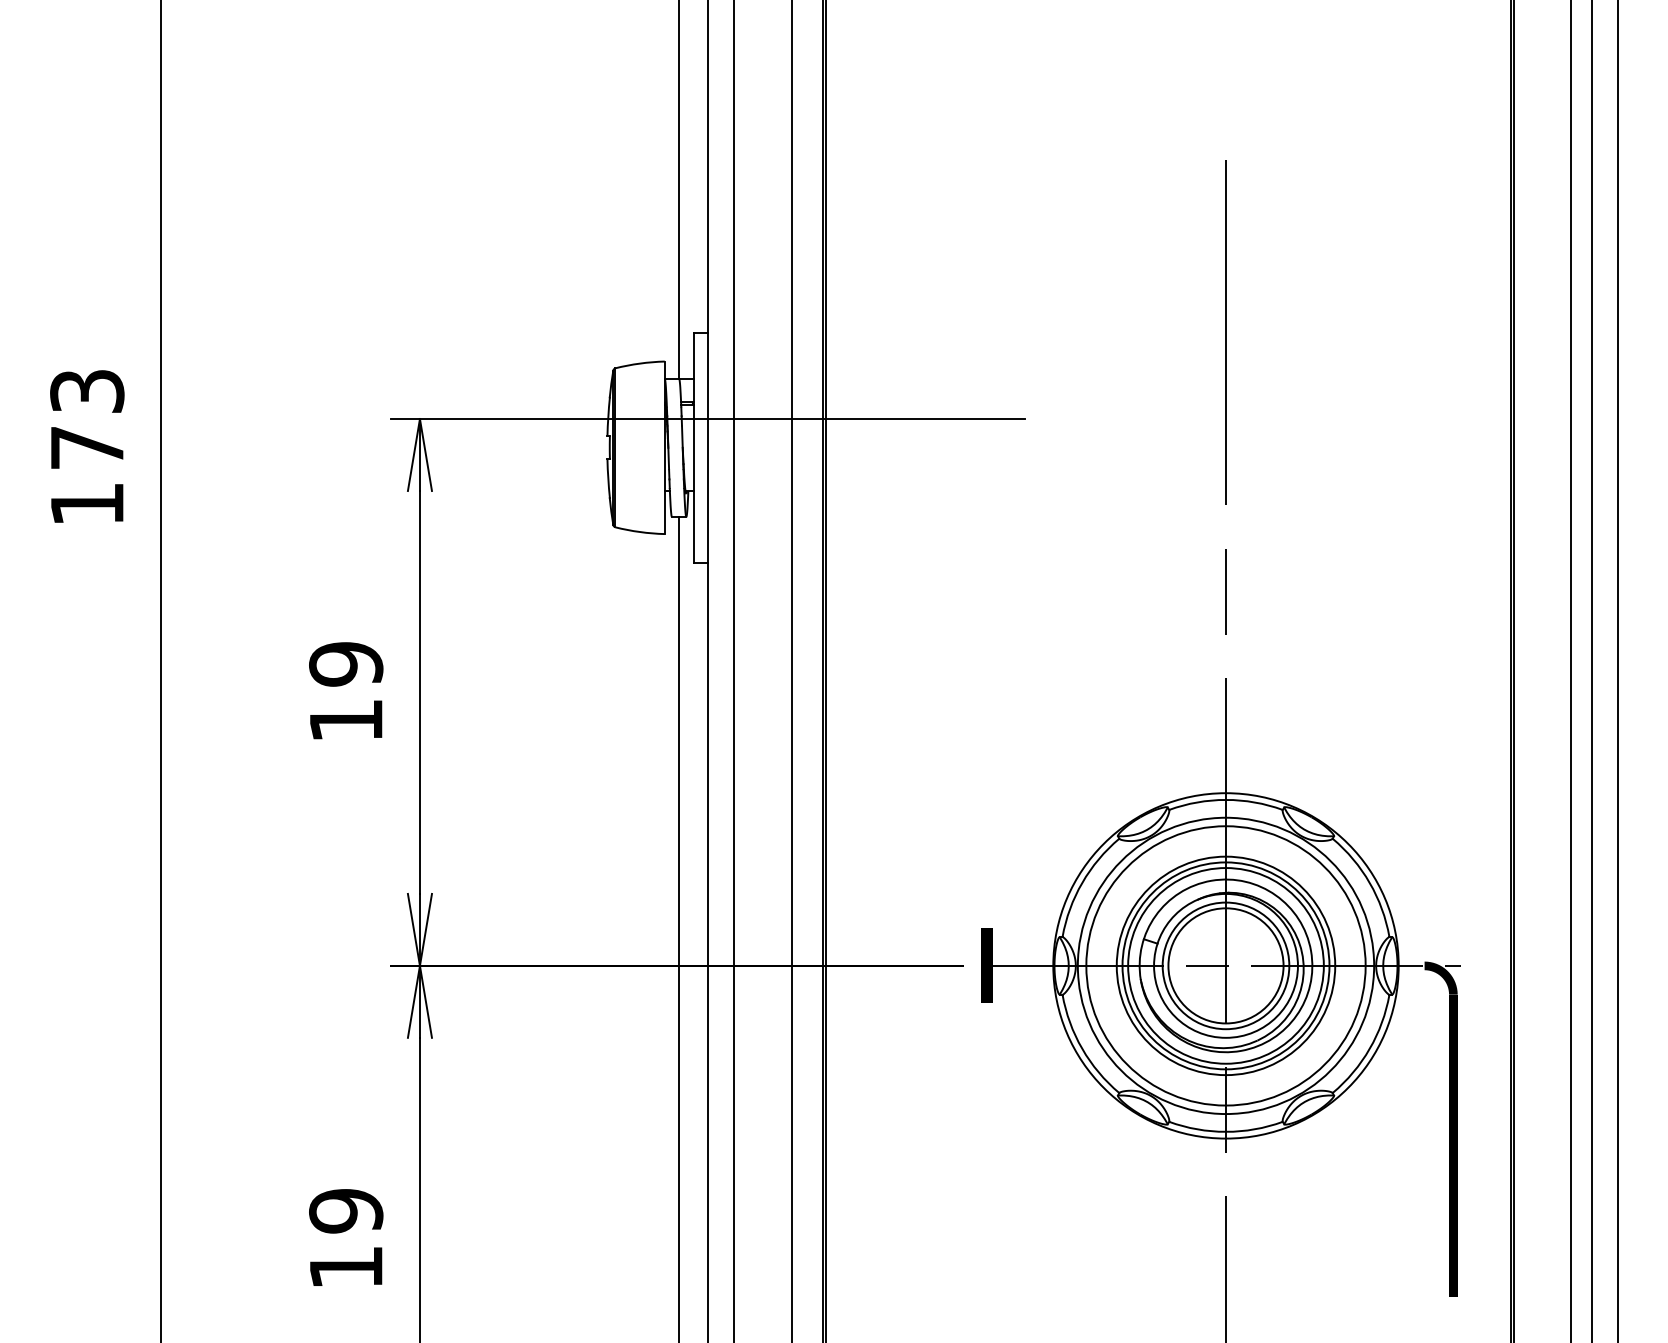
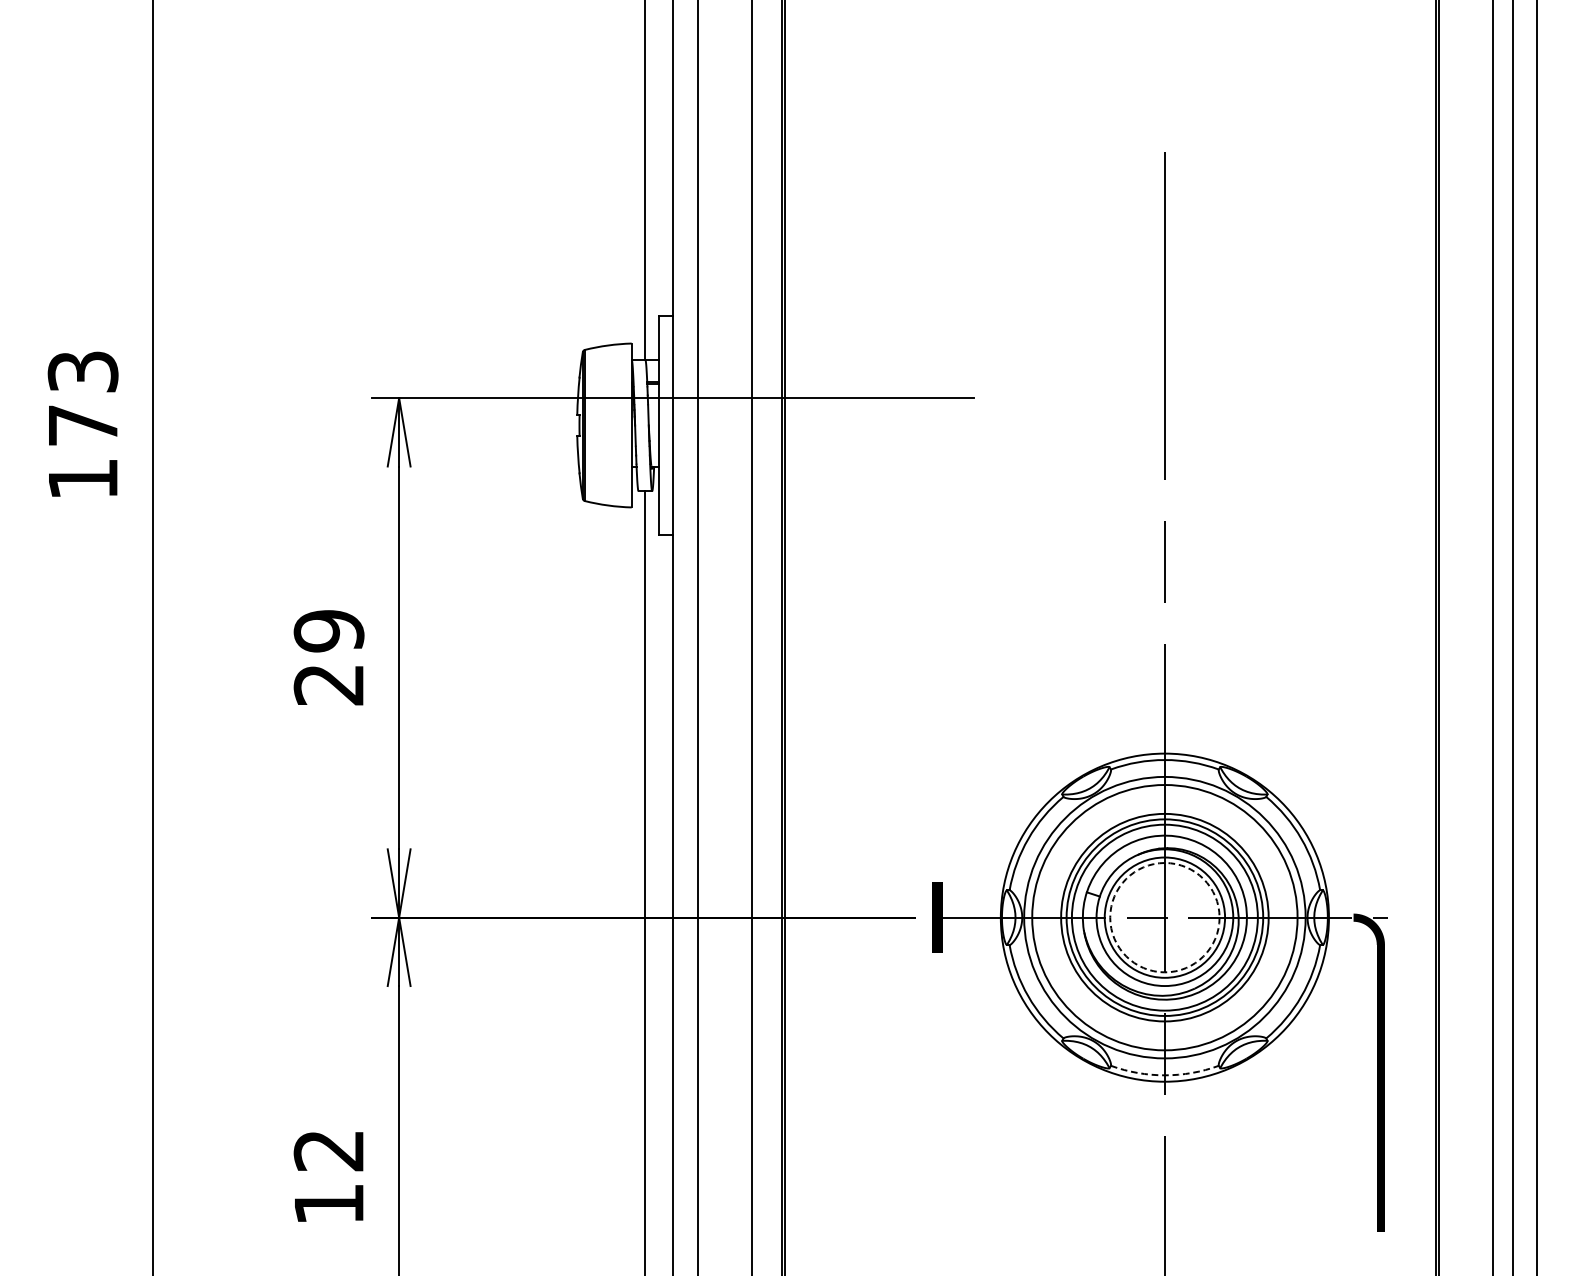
text: (345, 721) -> (328, 685), 19 -> 29
circle: (1225, 965) -> (1164, 917), solid -> dashed
arc: (1226, 1131) -> (1165, 1075), solid -> dashed
text: (346, 1211) -> (329, 1151), 19 -> 12

